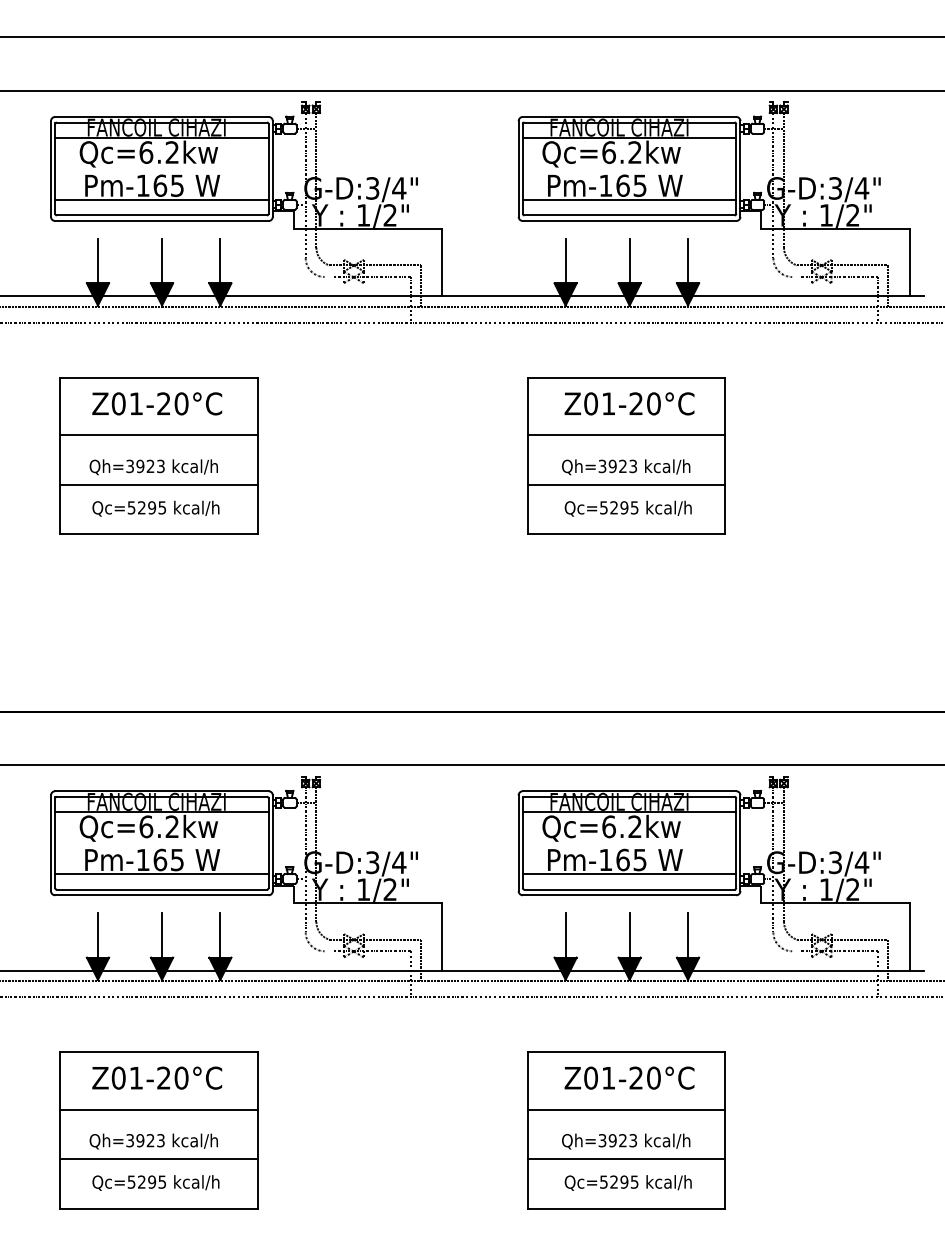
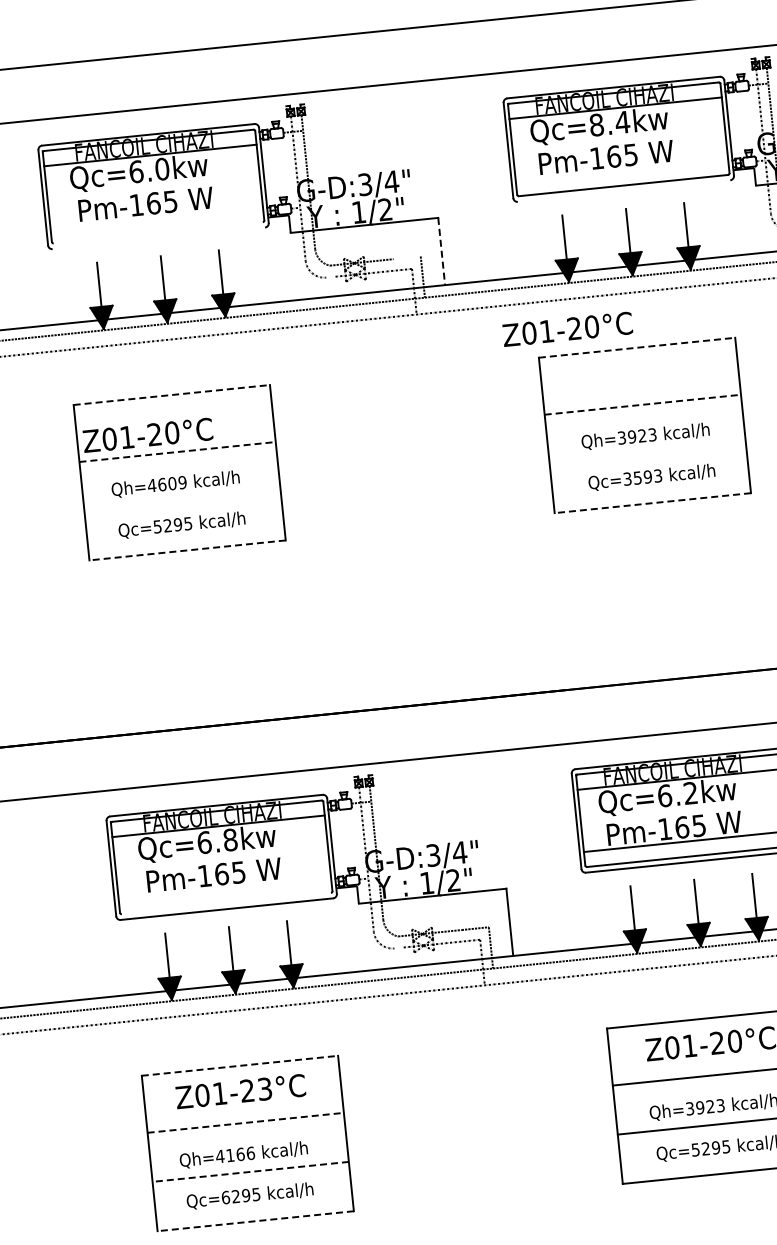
text: (172, 152) -> (162, 169), Qc=6.2kw -> Qc=6.0kw
text: (622, 152) -> (610, 123), Qc=6.2kw -> Qc=8.4kw
line: (161, 200) -> (156, 218), removed
line: (629, 200) -> (621, 170), removed
line: (161, 215) -> (157, 232), removed
line: (161, 221) -> (158, 238), removed
line: (629, 221) -> (624, 191), removed
line: (441, 262) -> (441, 251), solid -> dashed
line: (406, 265) -> (406, 257), removed
line: (159, 378) -> (172, 395), solid -> dashed
line: (626, 378) -> (636, 348), solid -> dashed
text: (157, 403) -> (148, 434), moved
text: (629, 403) -> (567, 329), moved
line: (159, 435) -> (178, 451), solid -> dashed
line: (626, 435) -> (642, 404), solid -> dashed
text: (144, 466) -> (166, 484), Qh=3923 -> Qh=4609
line: (158, 484) -> (182, 500), removed
line: (626, 484) -> (647, 453), removed
text: (619, 507) -> (643, 477), Qc=5295 -> Qc=3593
line: (159, 534) -> (188, 550), solid -> dashed
line: (626, 534) -> (652, 503), solid -> dashed
text: (172, 826) -> (230, 839), Qc=6.2kw -> Qc=6.8kw
line: (161, 874) -> (224, 888), removed
line: (161, 889) -> (225, 903), removed
line: (159, 1052) -> (240, 1065), solid -> dashed
text: (181, 1077) -> (264, 1088), Z01-20°C -> Z01-23°C
line: (159, 1109) -> (246, 1122), solid -> dashed
text: (144, 1140) -> (234, 1154), Qh=3923 -> Qh=4166
line: (159, 1159) -> (251, 1172), solid -> dashed
text: (131, 1181) -> (225, 1197), Qc=5295 -> Qc=6295
line: (159, 1208) -> (256, 1221), solid -> dashed

